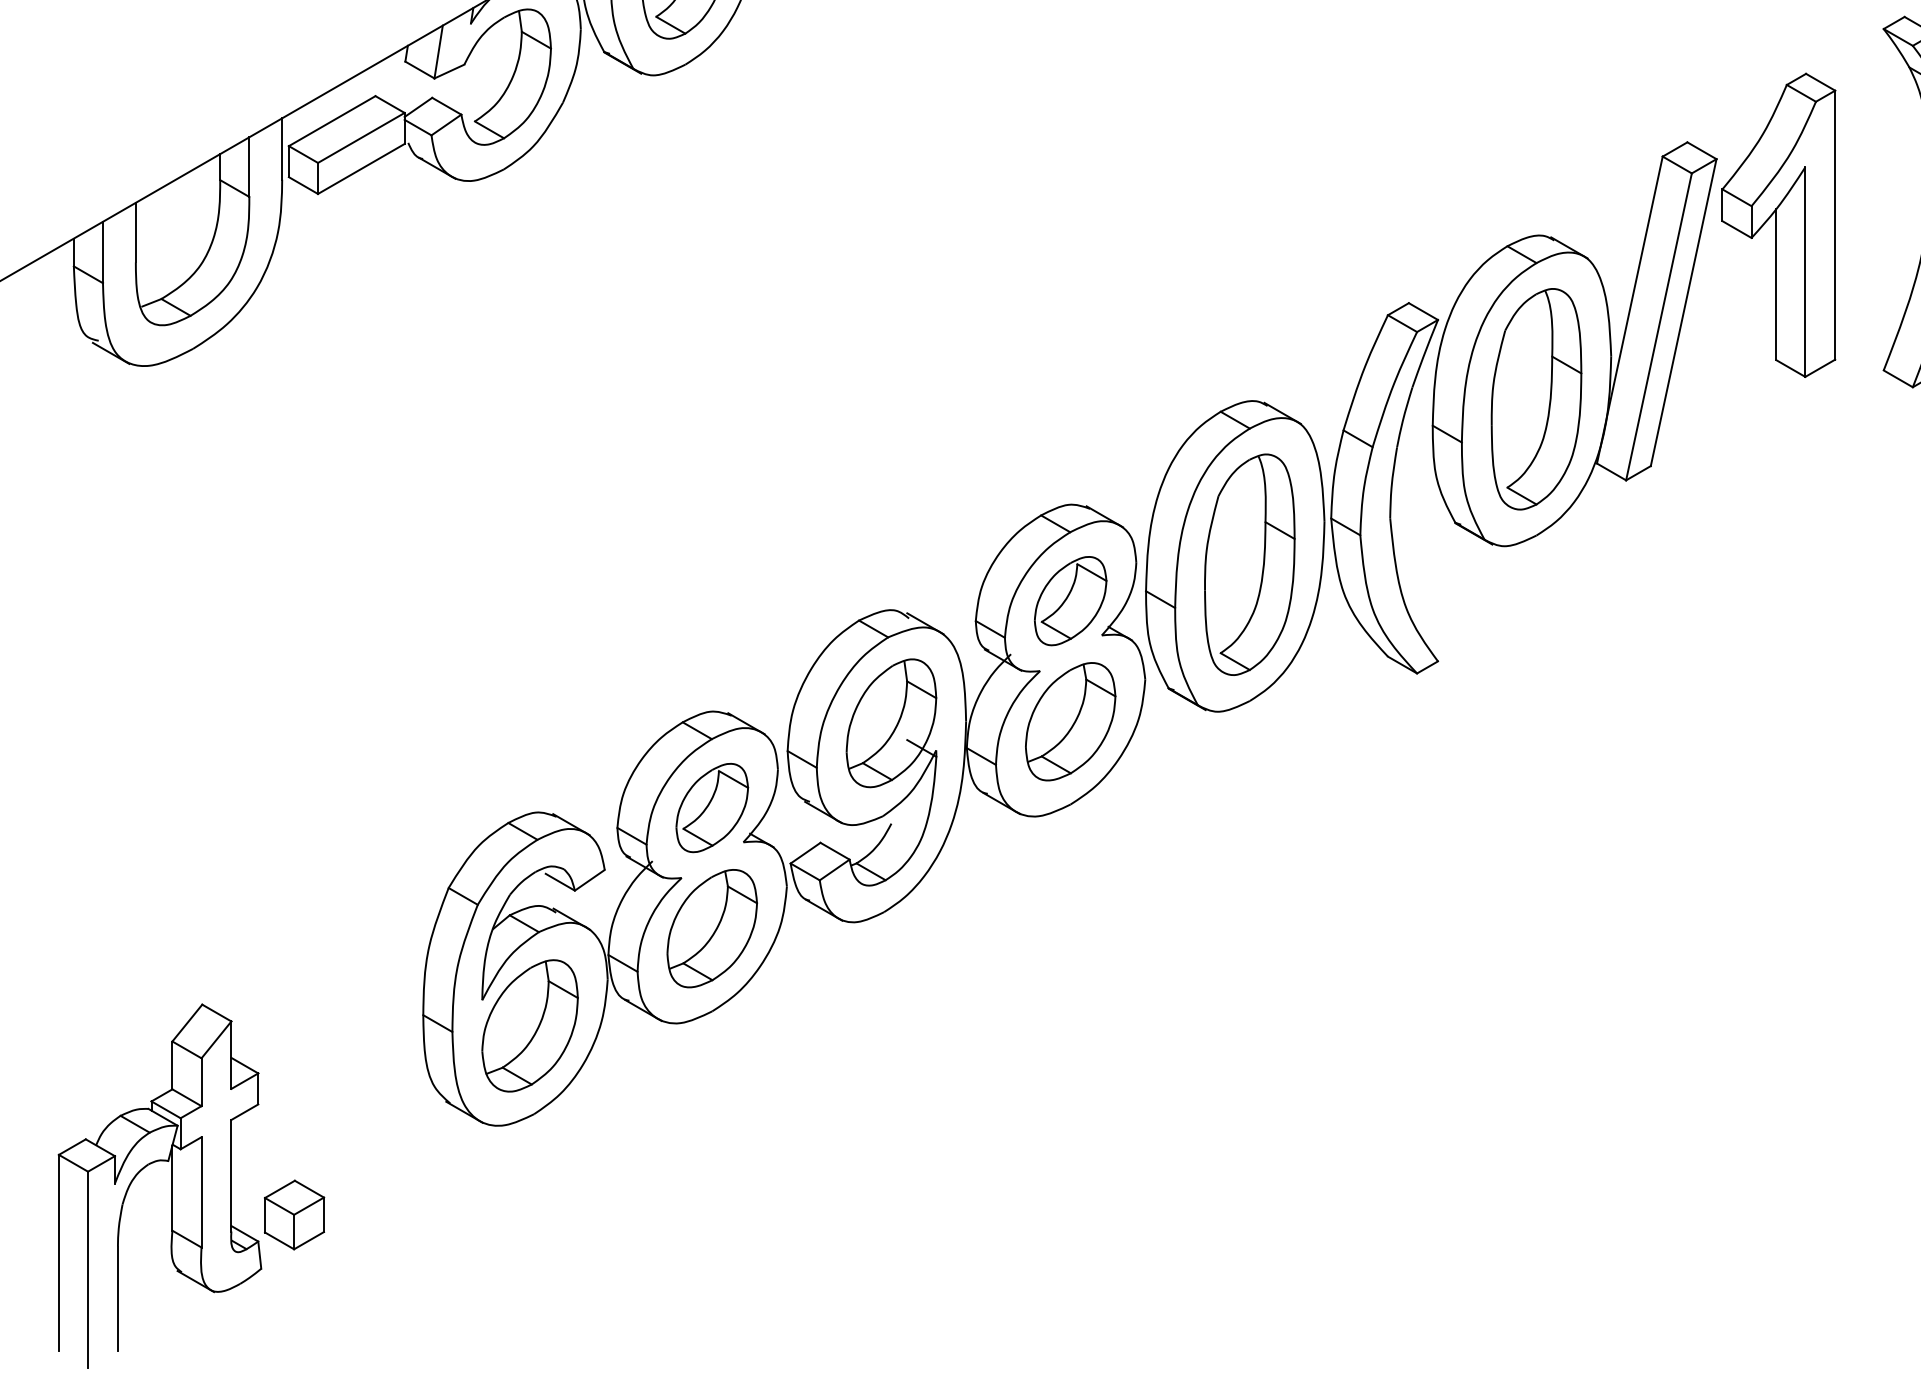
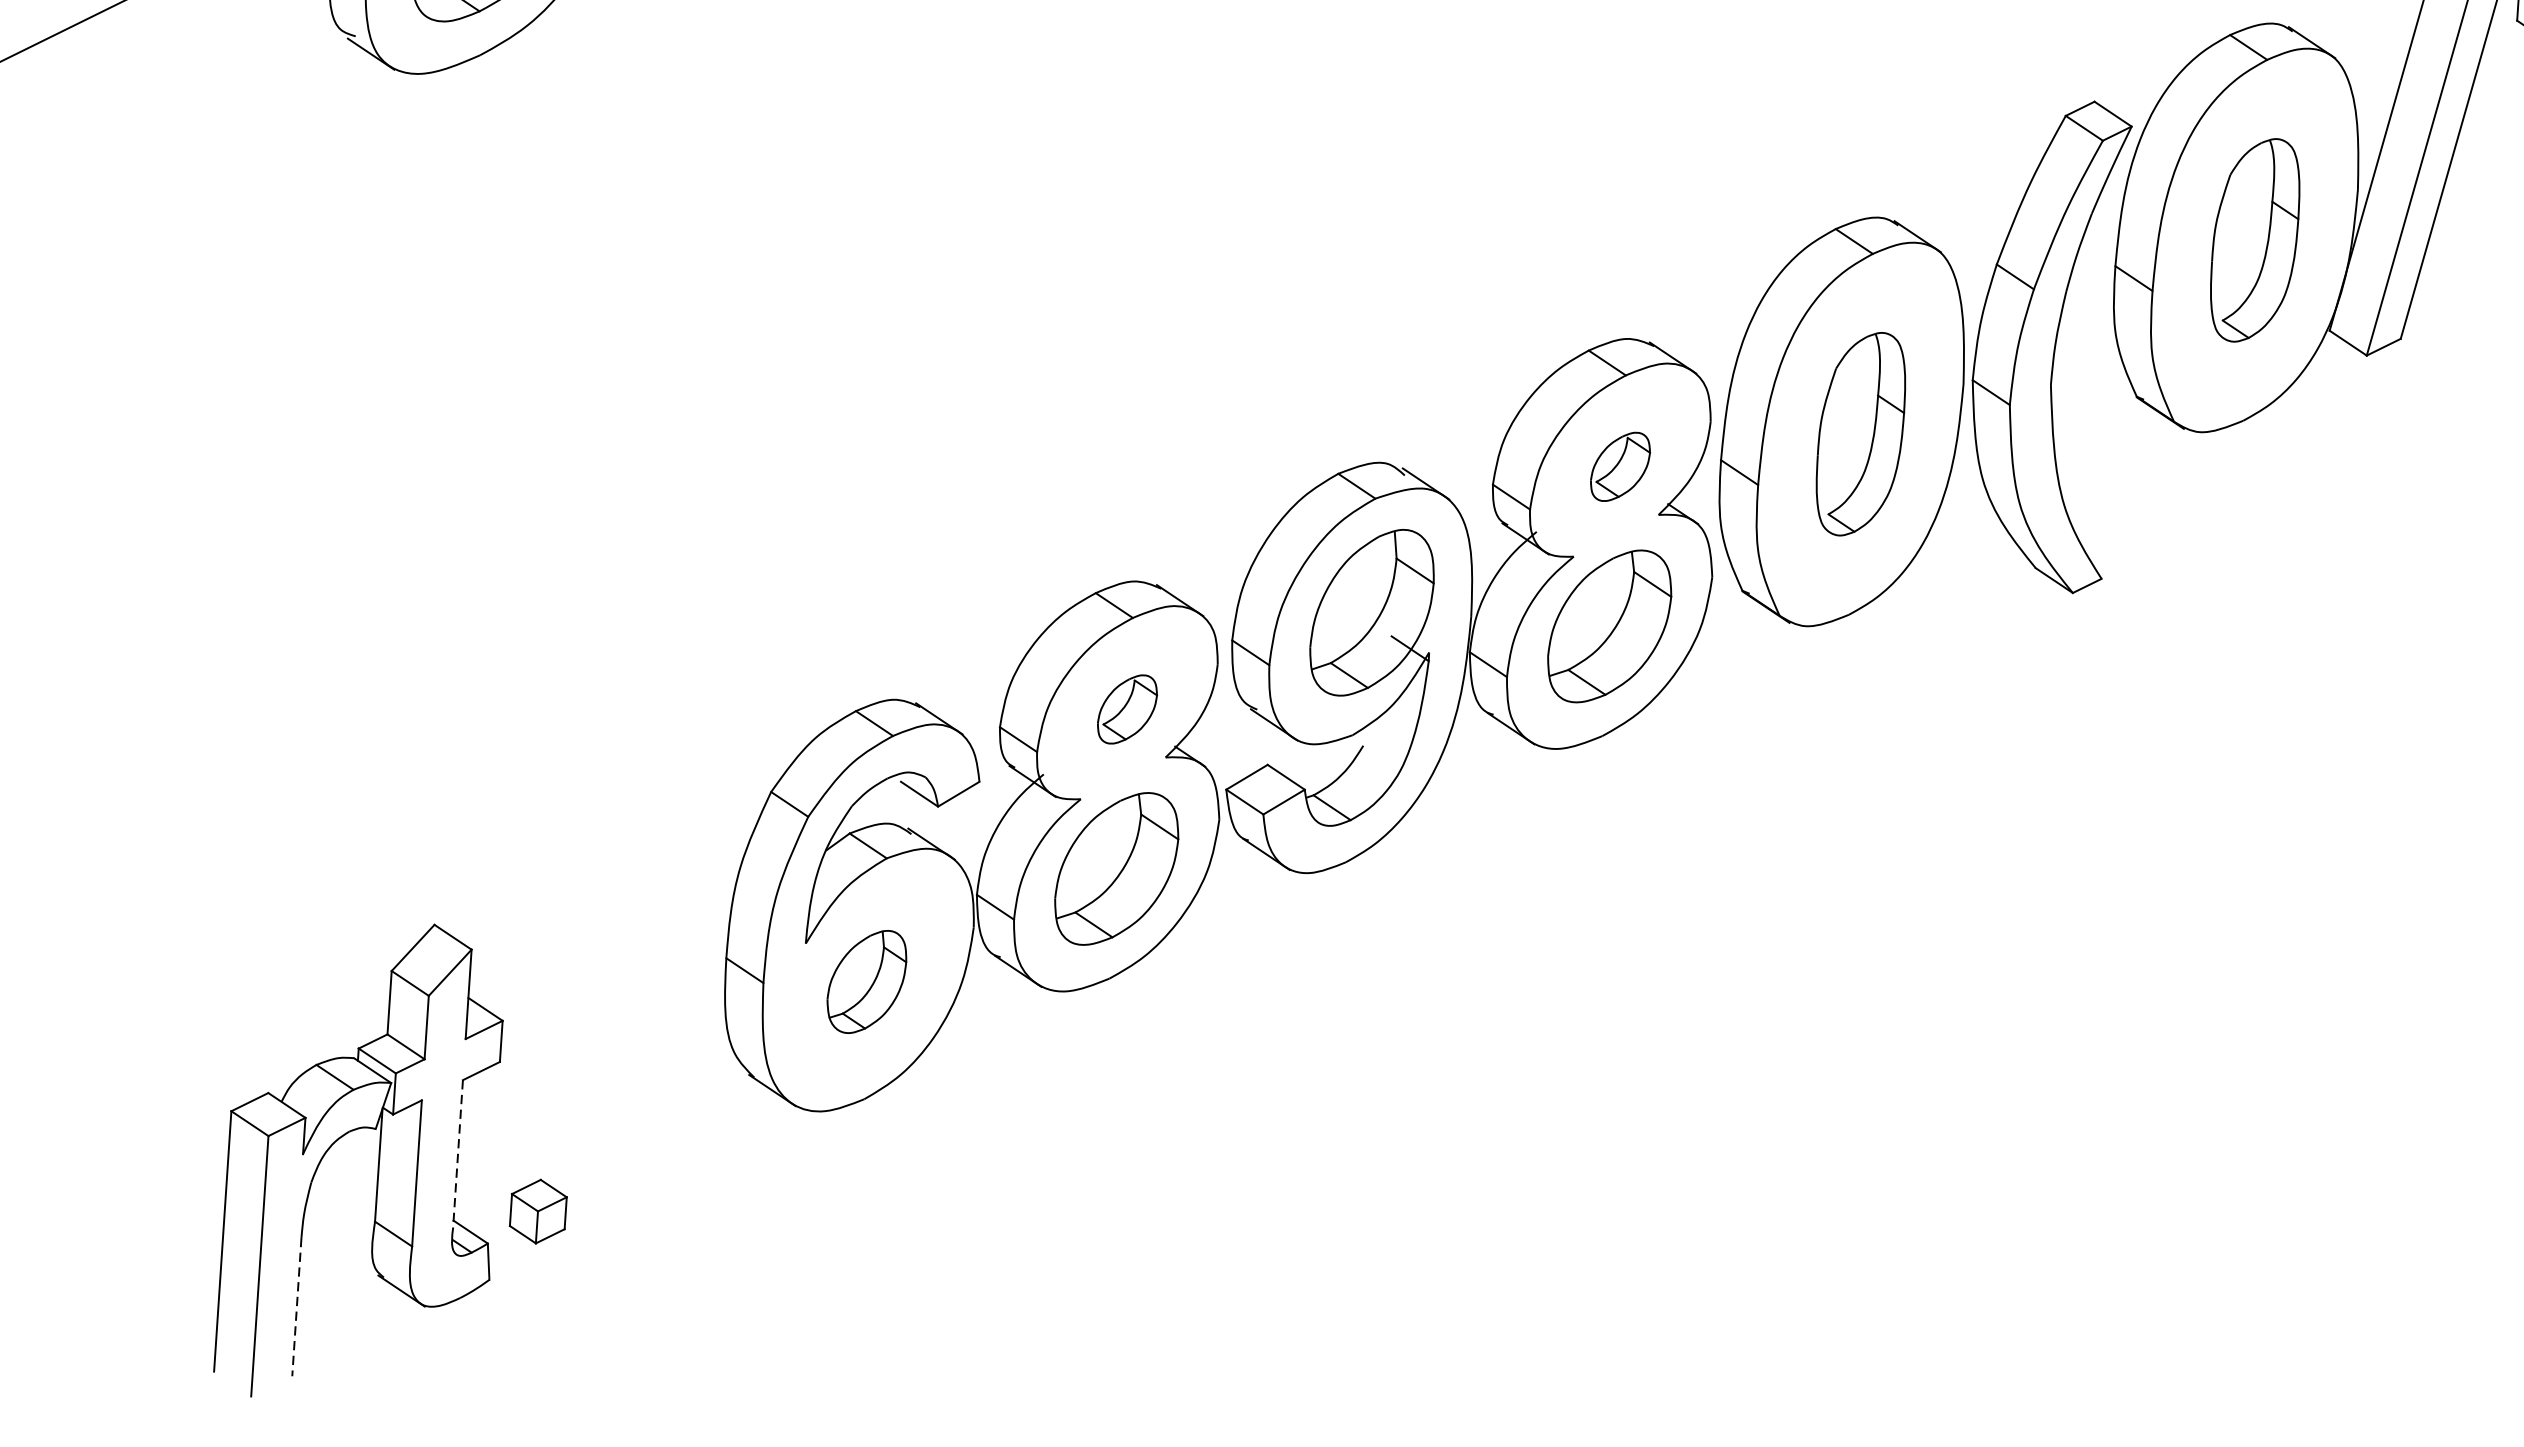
part: (1536, 399) -> (2255, 240), size x0.7
part: (1249, 564) -> (1860, 433), size x0.7
part: (1070, 601) -> (1620, 467), size x0.6
part: (712, 808) -> (1127, 709), size x0.6
part: (529, 1025) -> (866, 981), size x0.6
line: (231, 1175) -> (458, 1153), solid -> dashed
part: (294, 1214) -> (538, 1210), size x0.7
line: (117, 1299) -> (296, 1307), solid -> dashed

